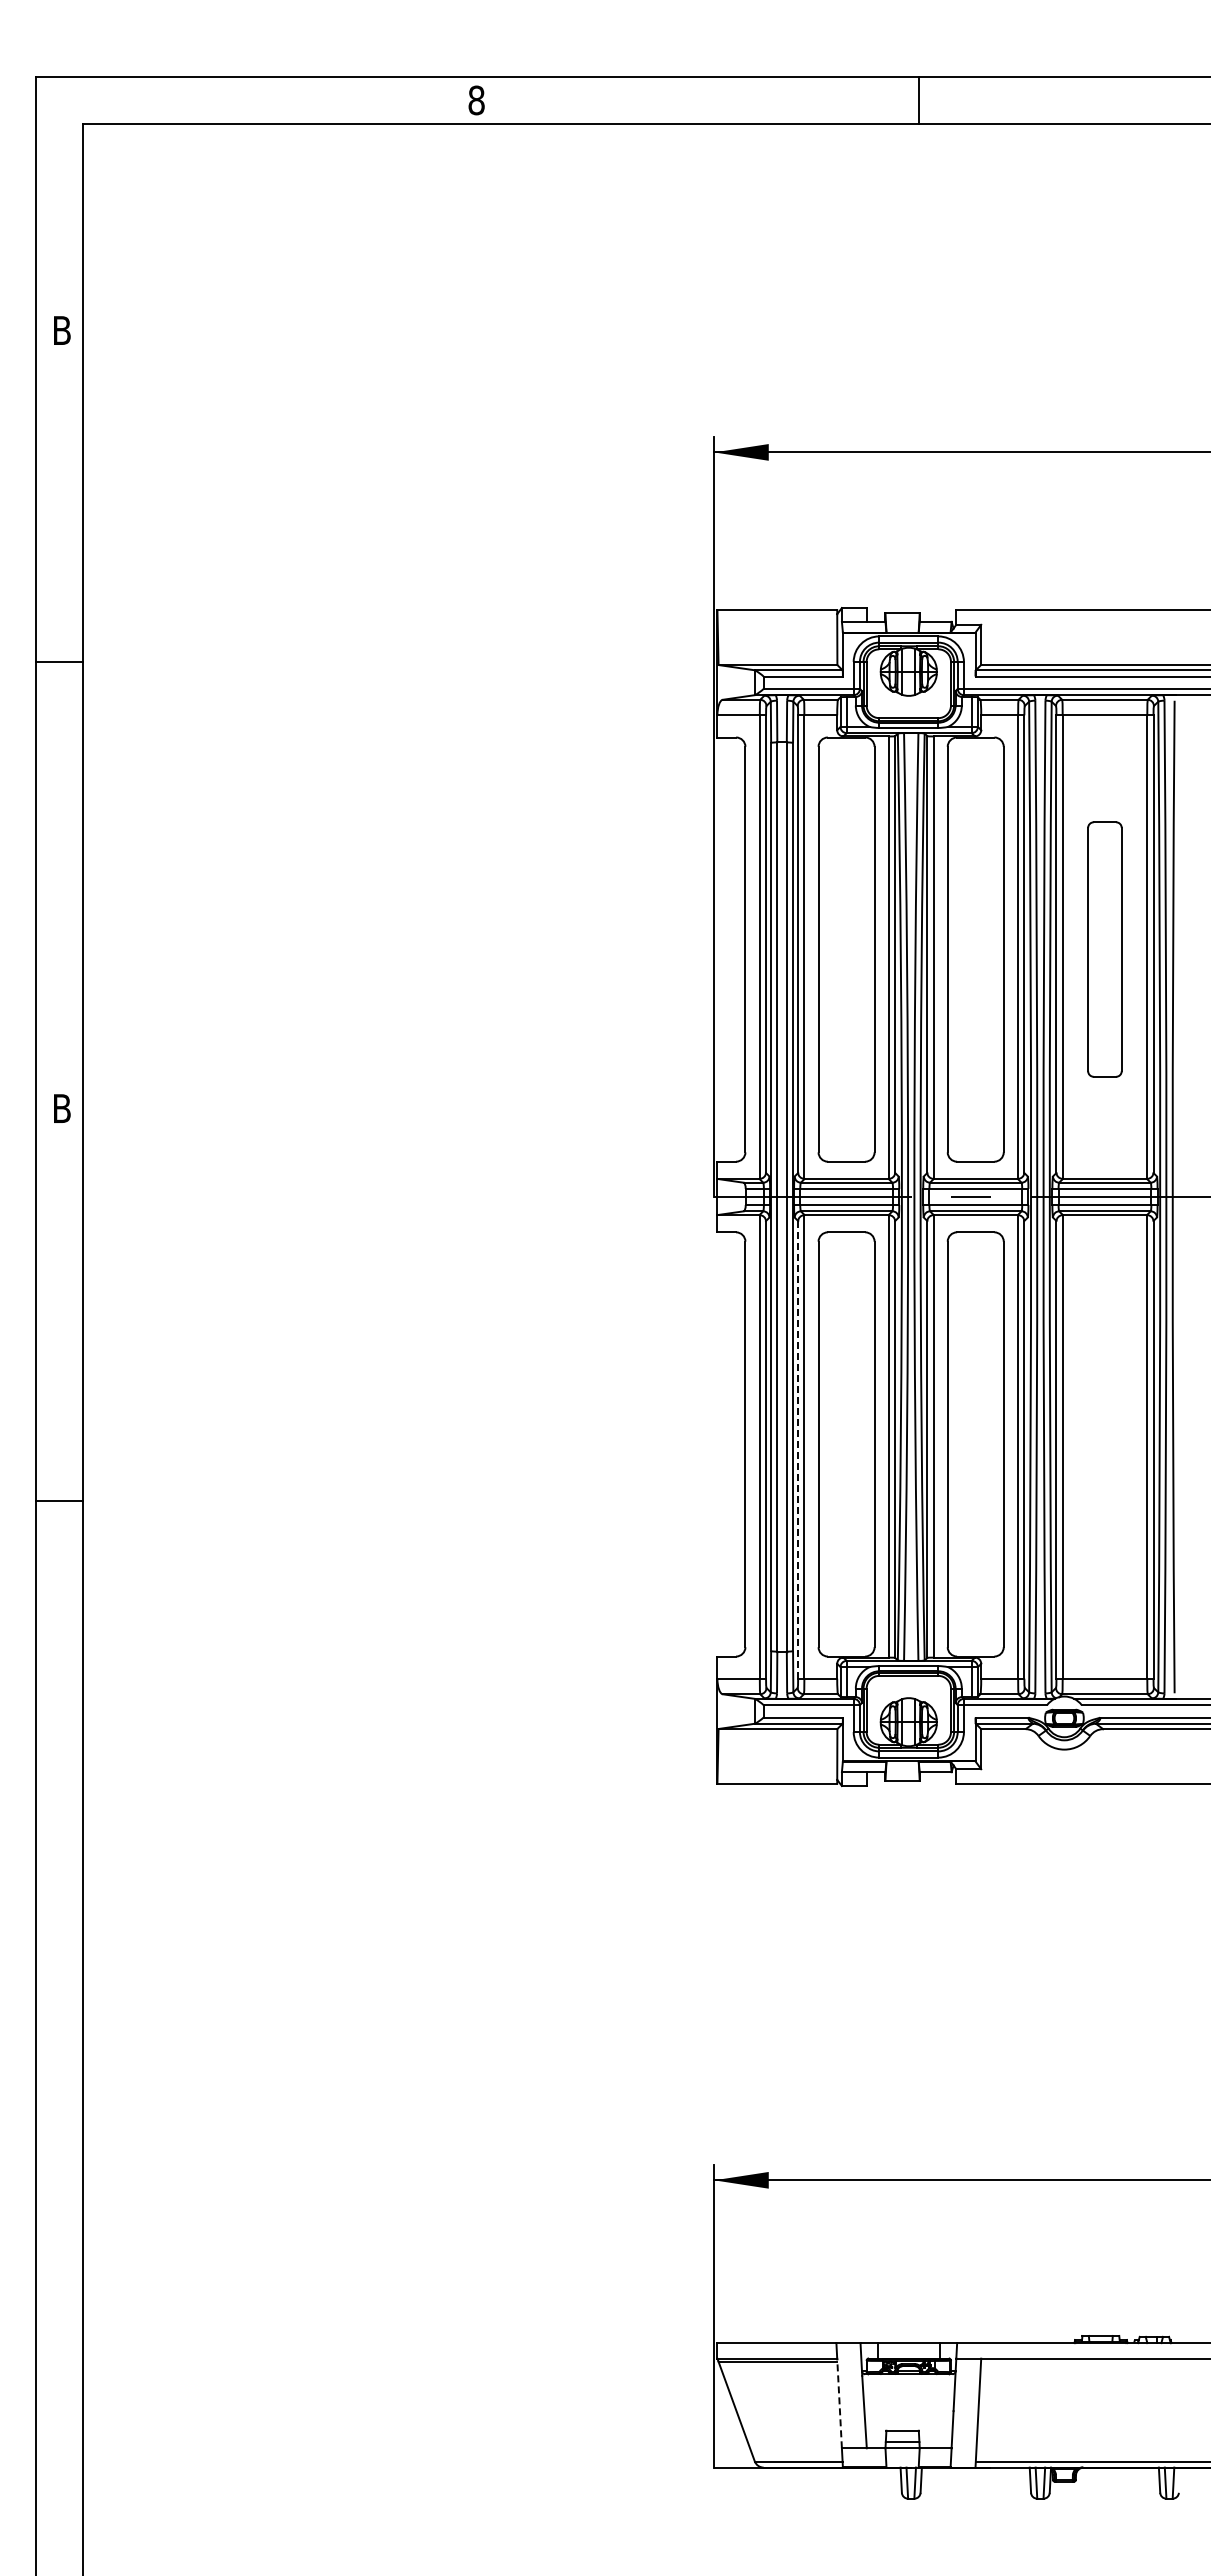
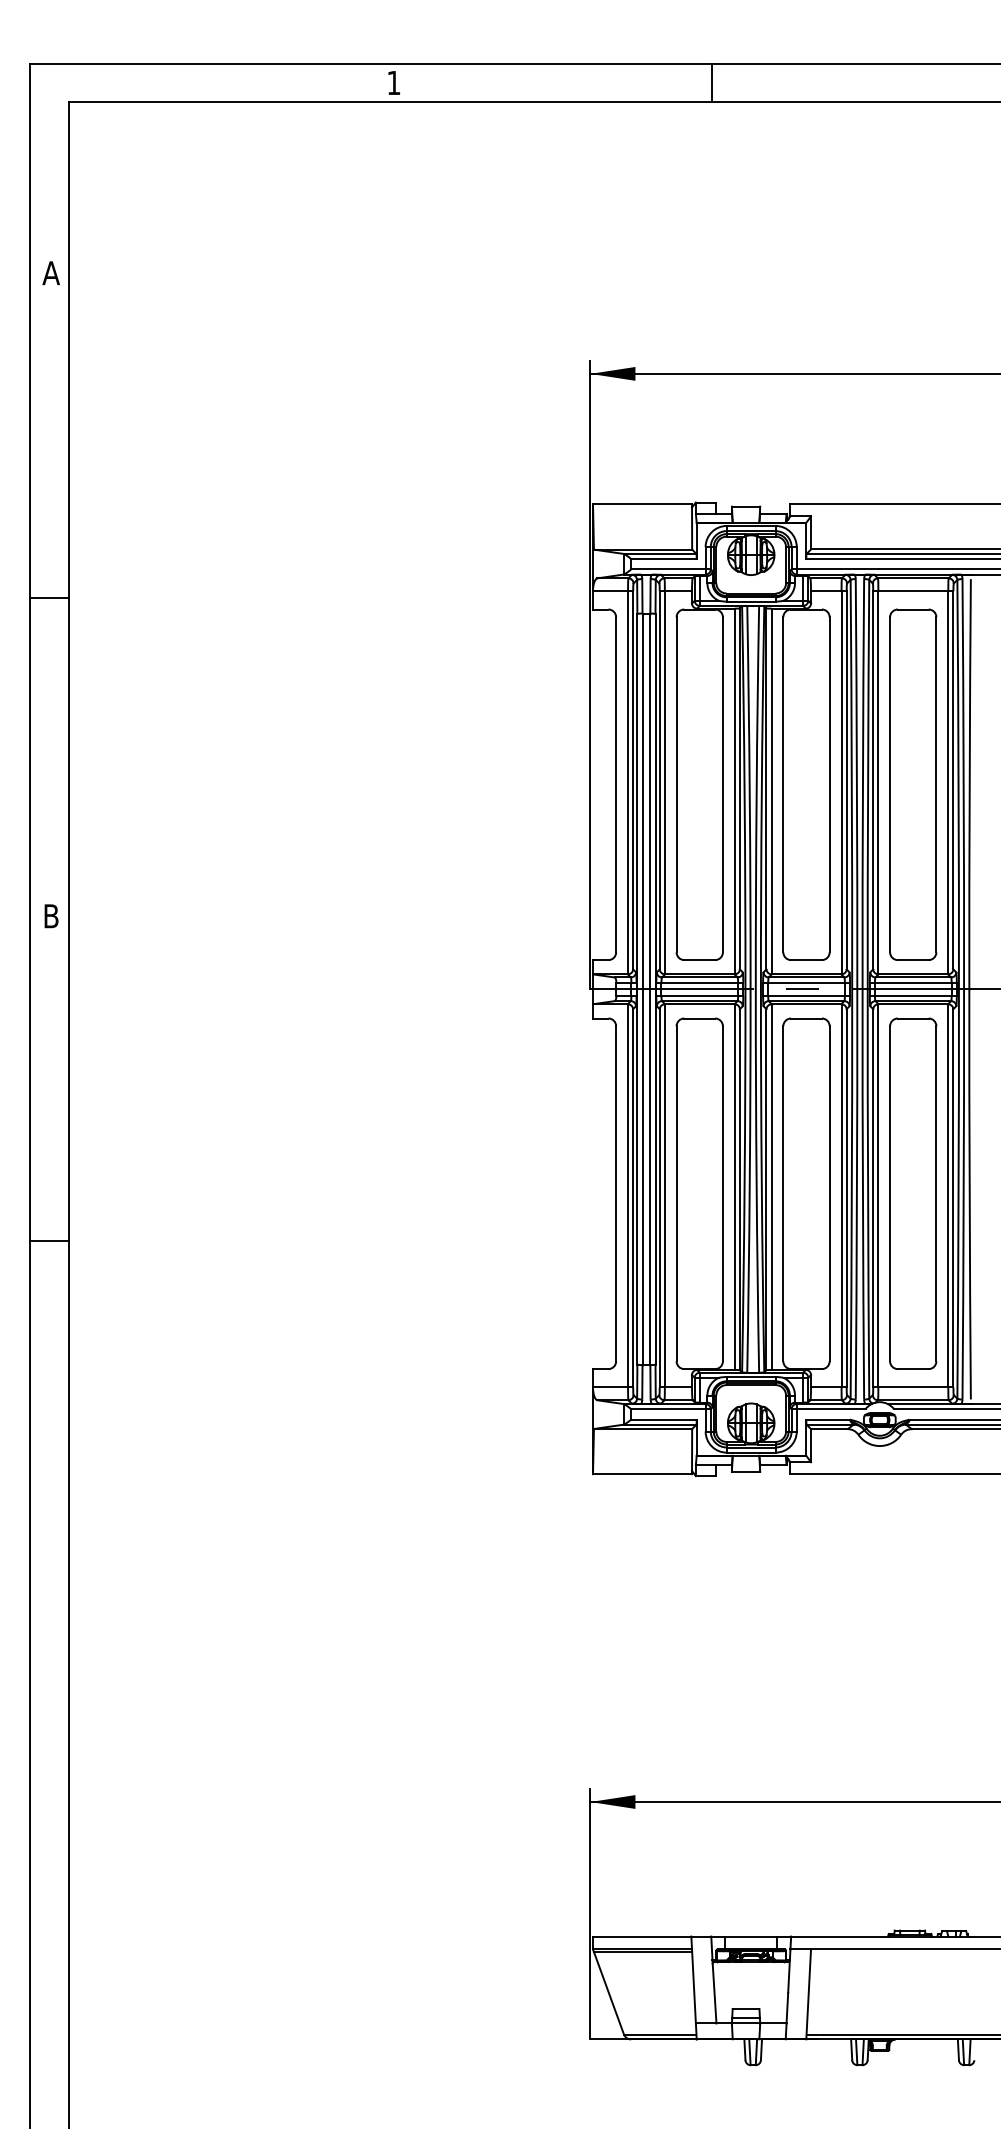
text: (476, 100) -> (393, 83), 8 -> 1
line: (919, 100) -> (712, 83), moved
text: (61, 330) -> (50, 273), B -> A
line: (59, 662) -> (49, 597), moved
part: (1104, 949) -> (912, 784), size x1.67
part: (1104, 1444) -> (912, 1193), added
line: (798, 1449) -> (660, 1197), dashed -> solid
line: (839, 2403) -> (693, 1986), dashed -> solid

